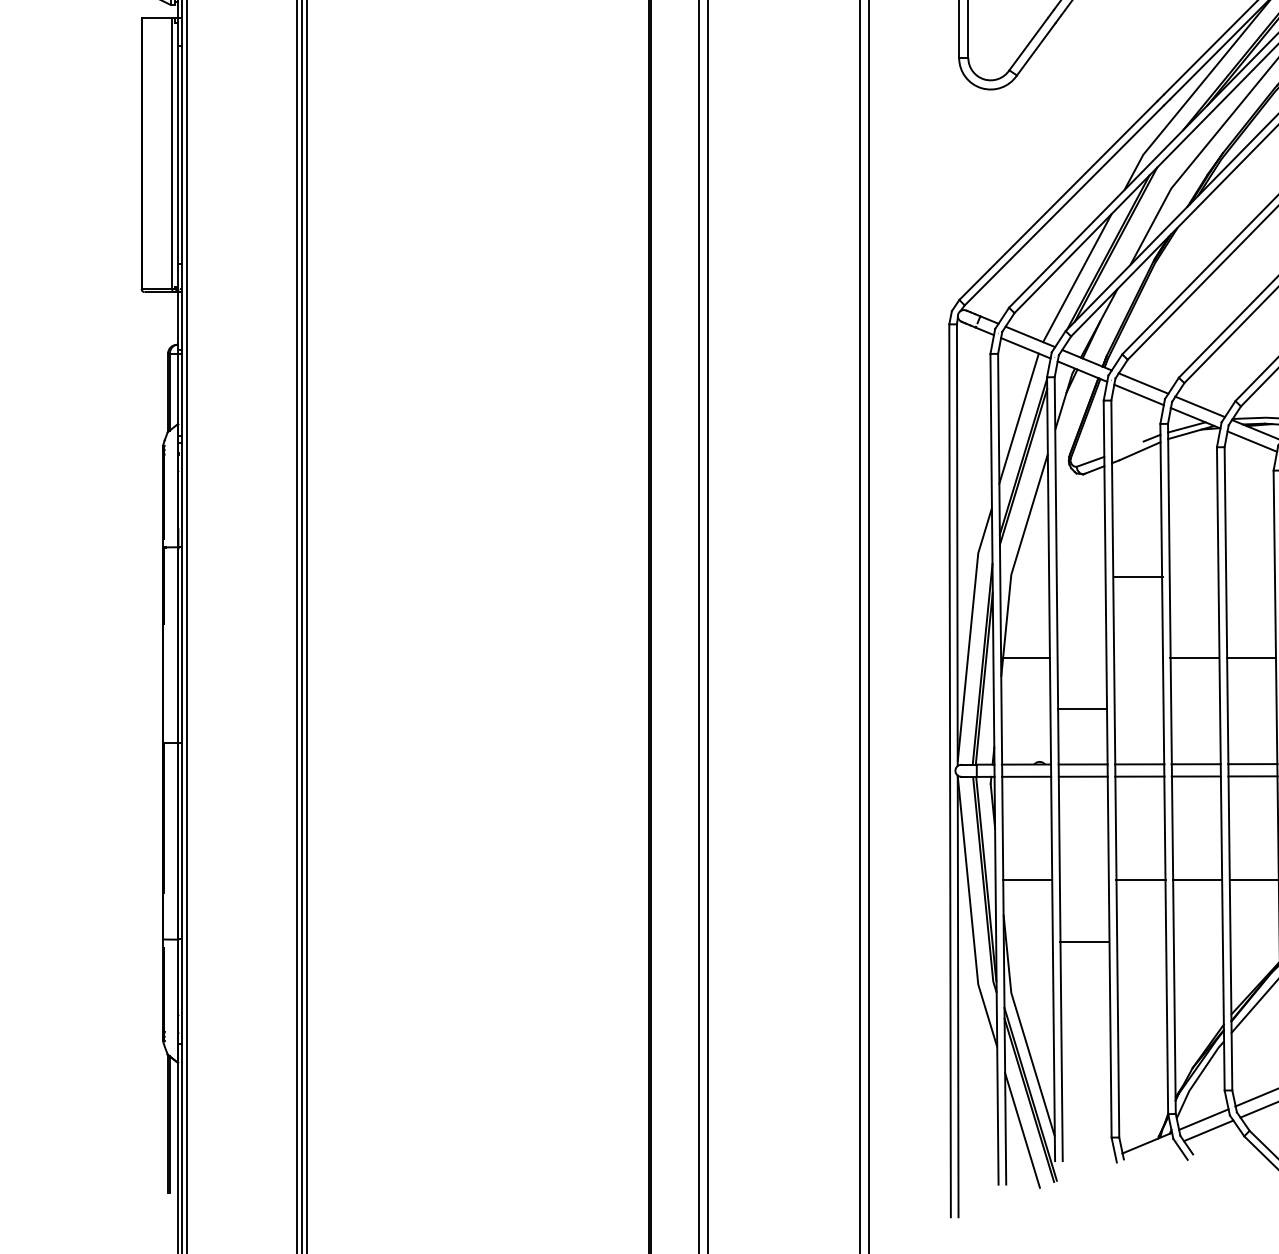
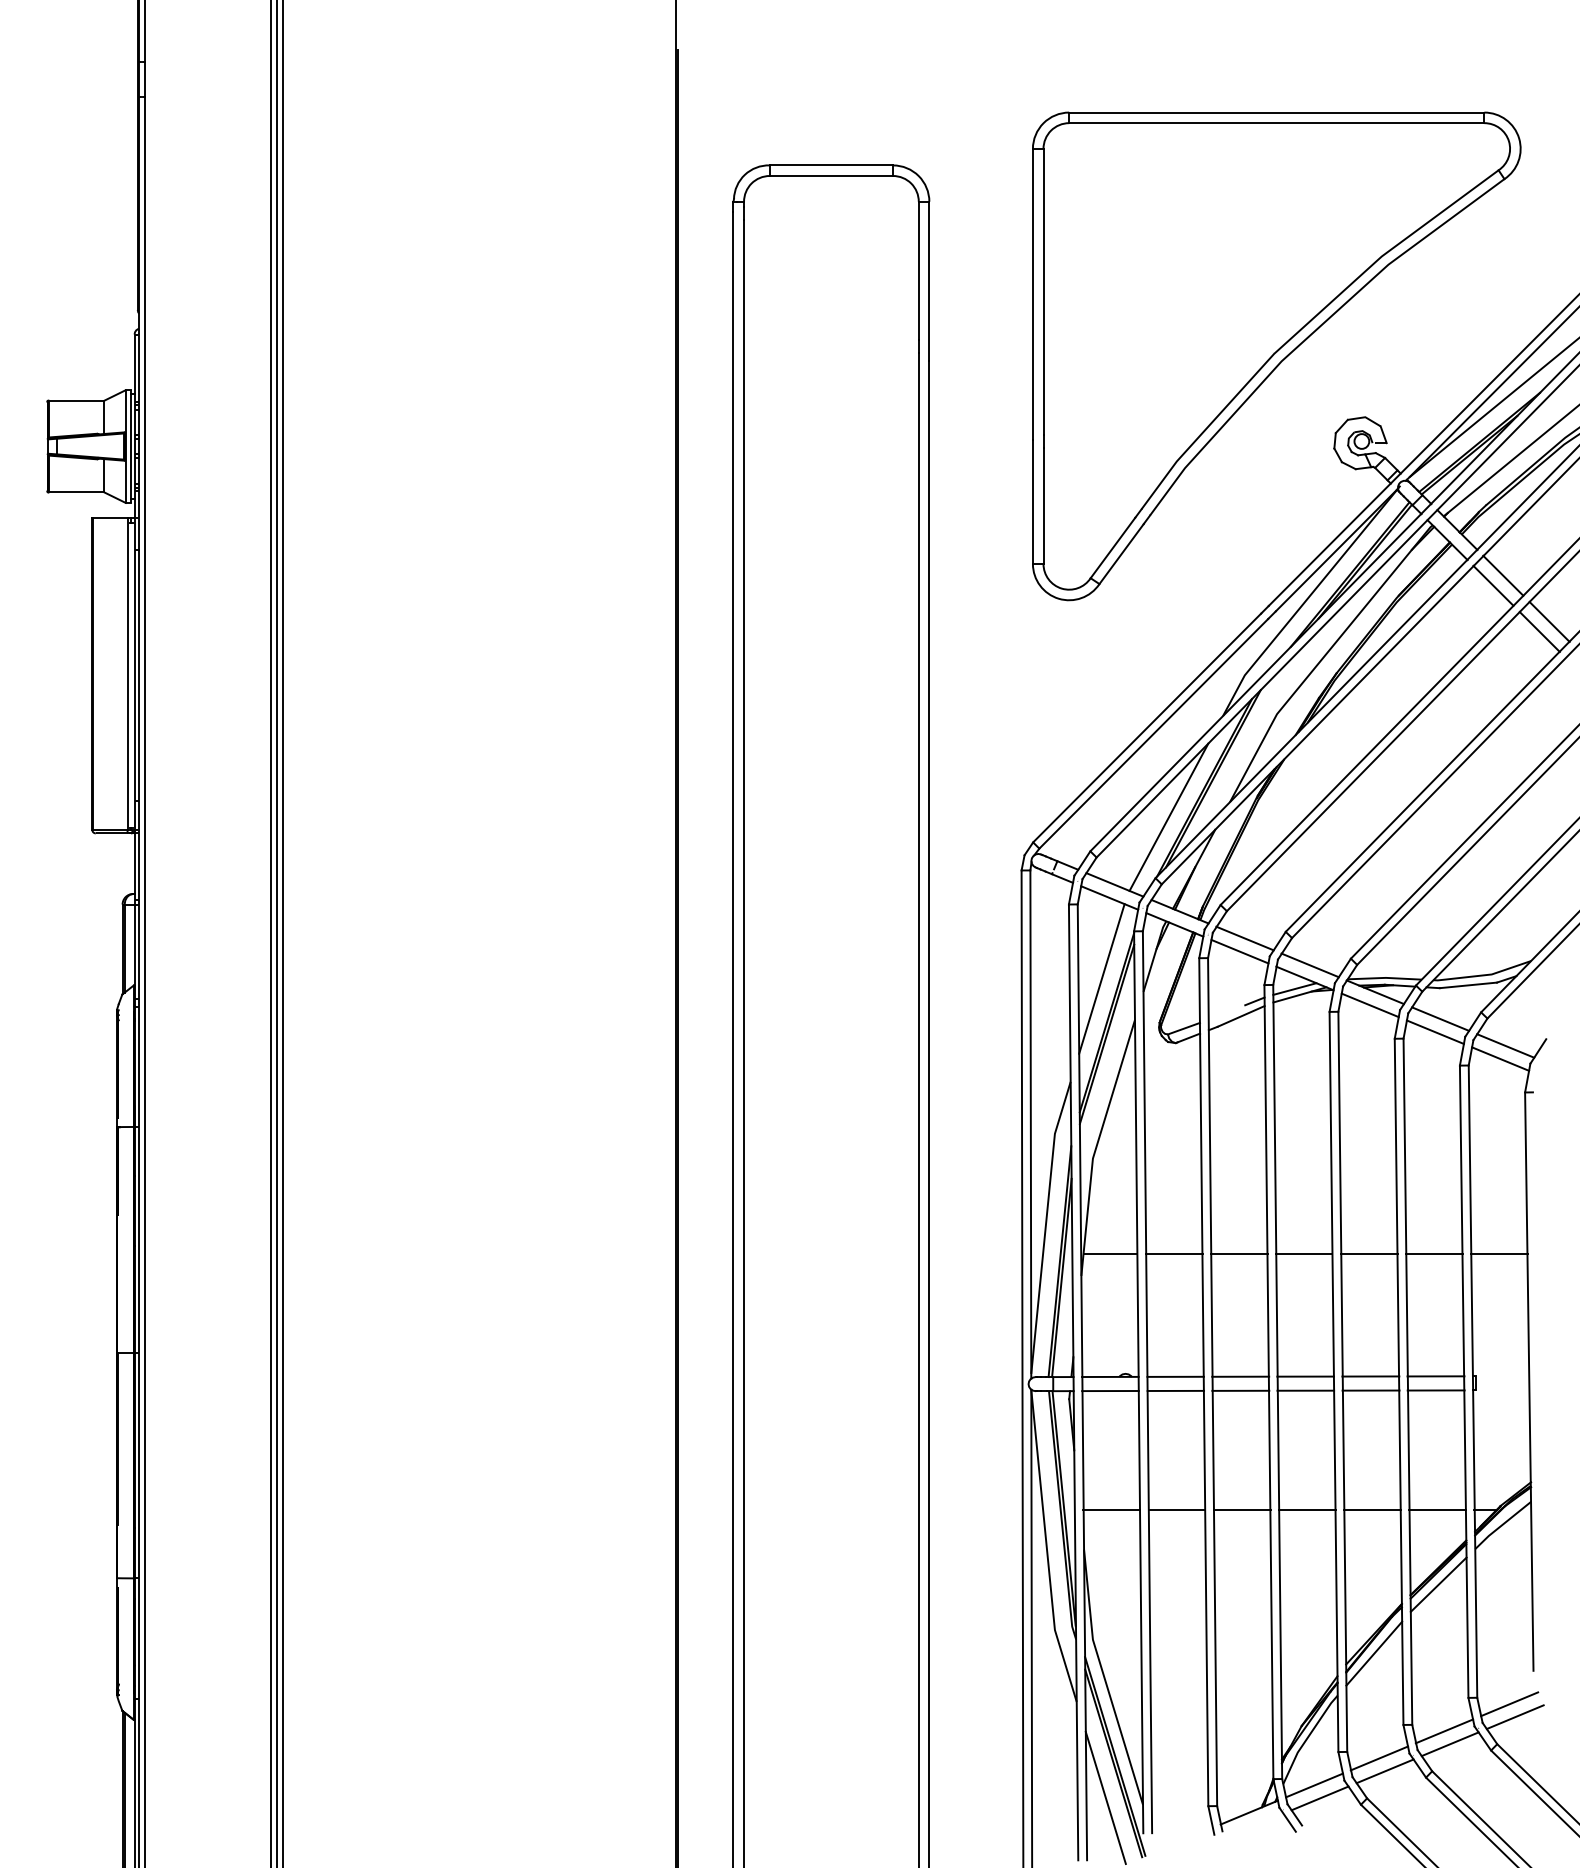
line: (1137, 577) -> (1238, 1254), moved
line: (1082, 708) -> (1174, 1254), moved
line: (1083, 941) -> (1176, 1509), moved

